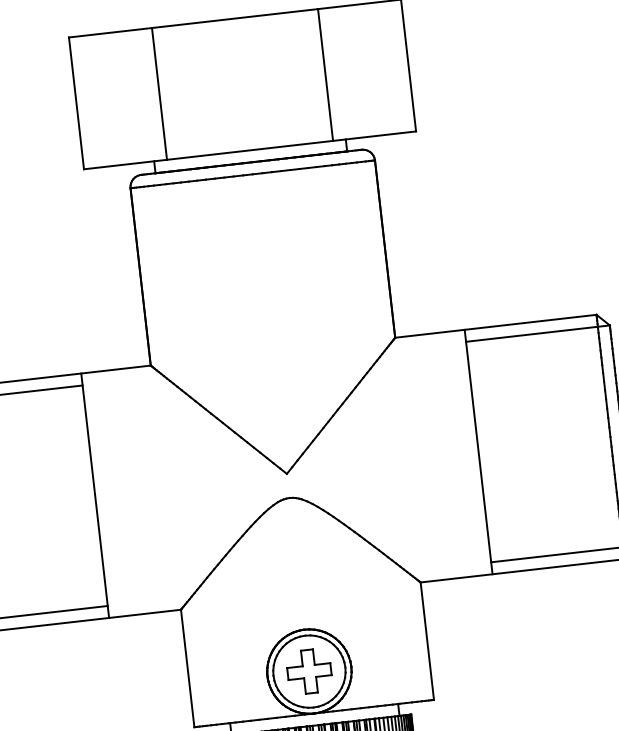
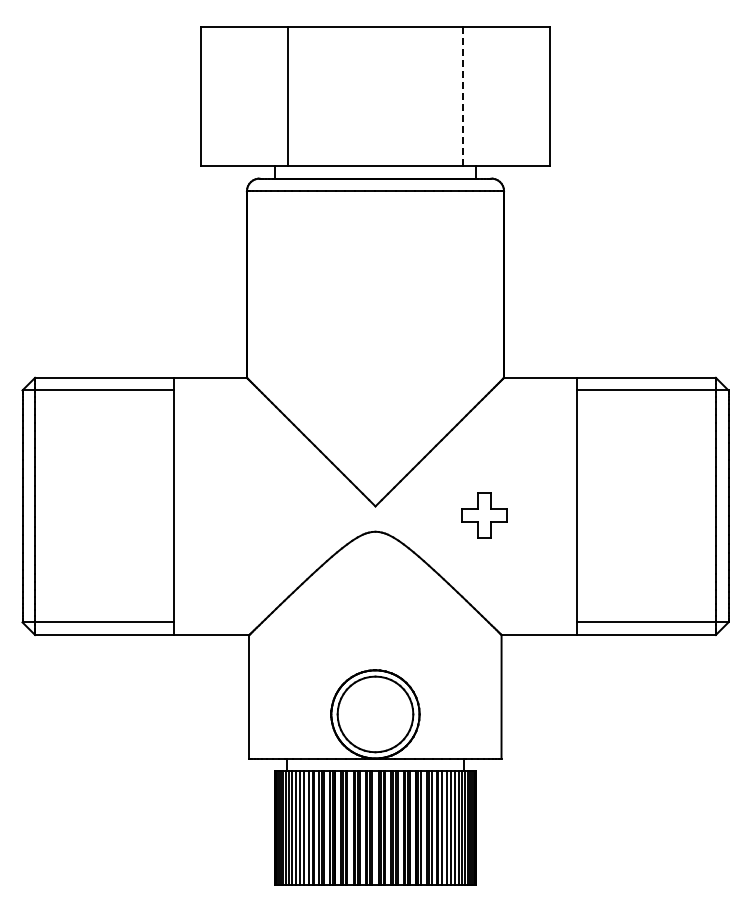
line: (325, 74) -> (462, 96), solid -> dashed
part: (309, 671) -> (484, 515), moved

